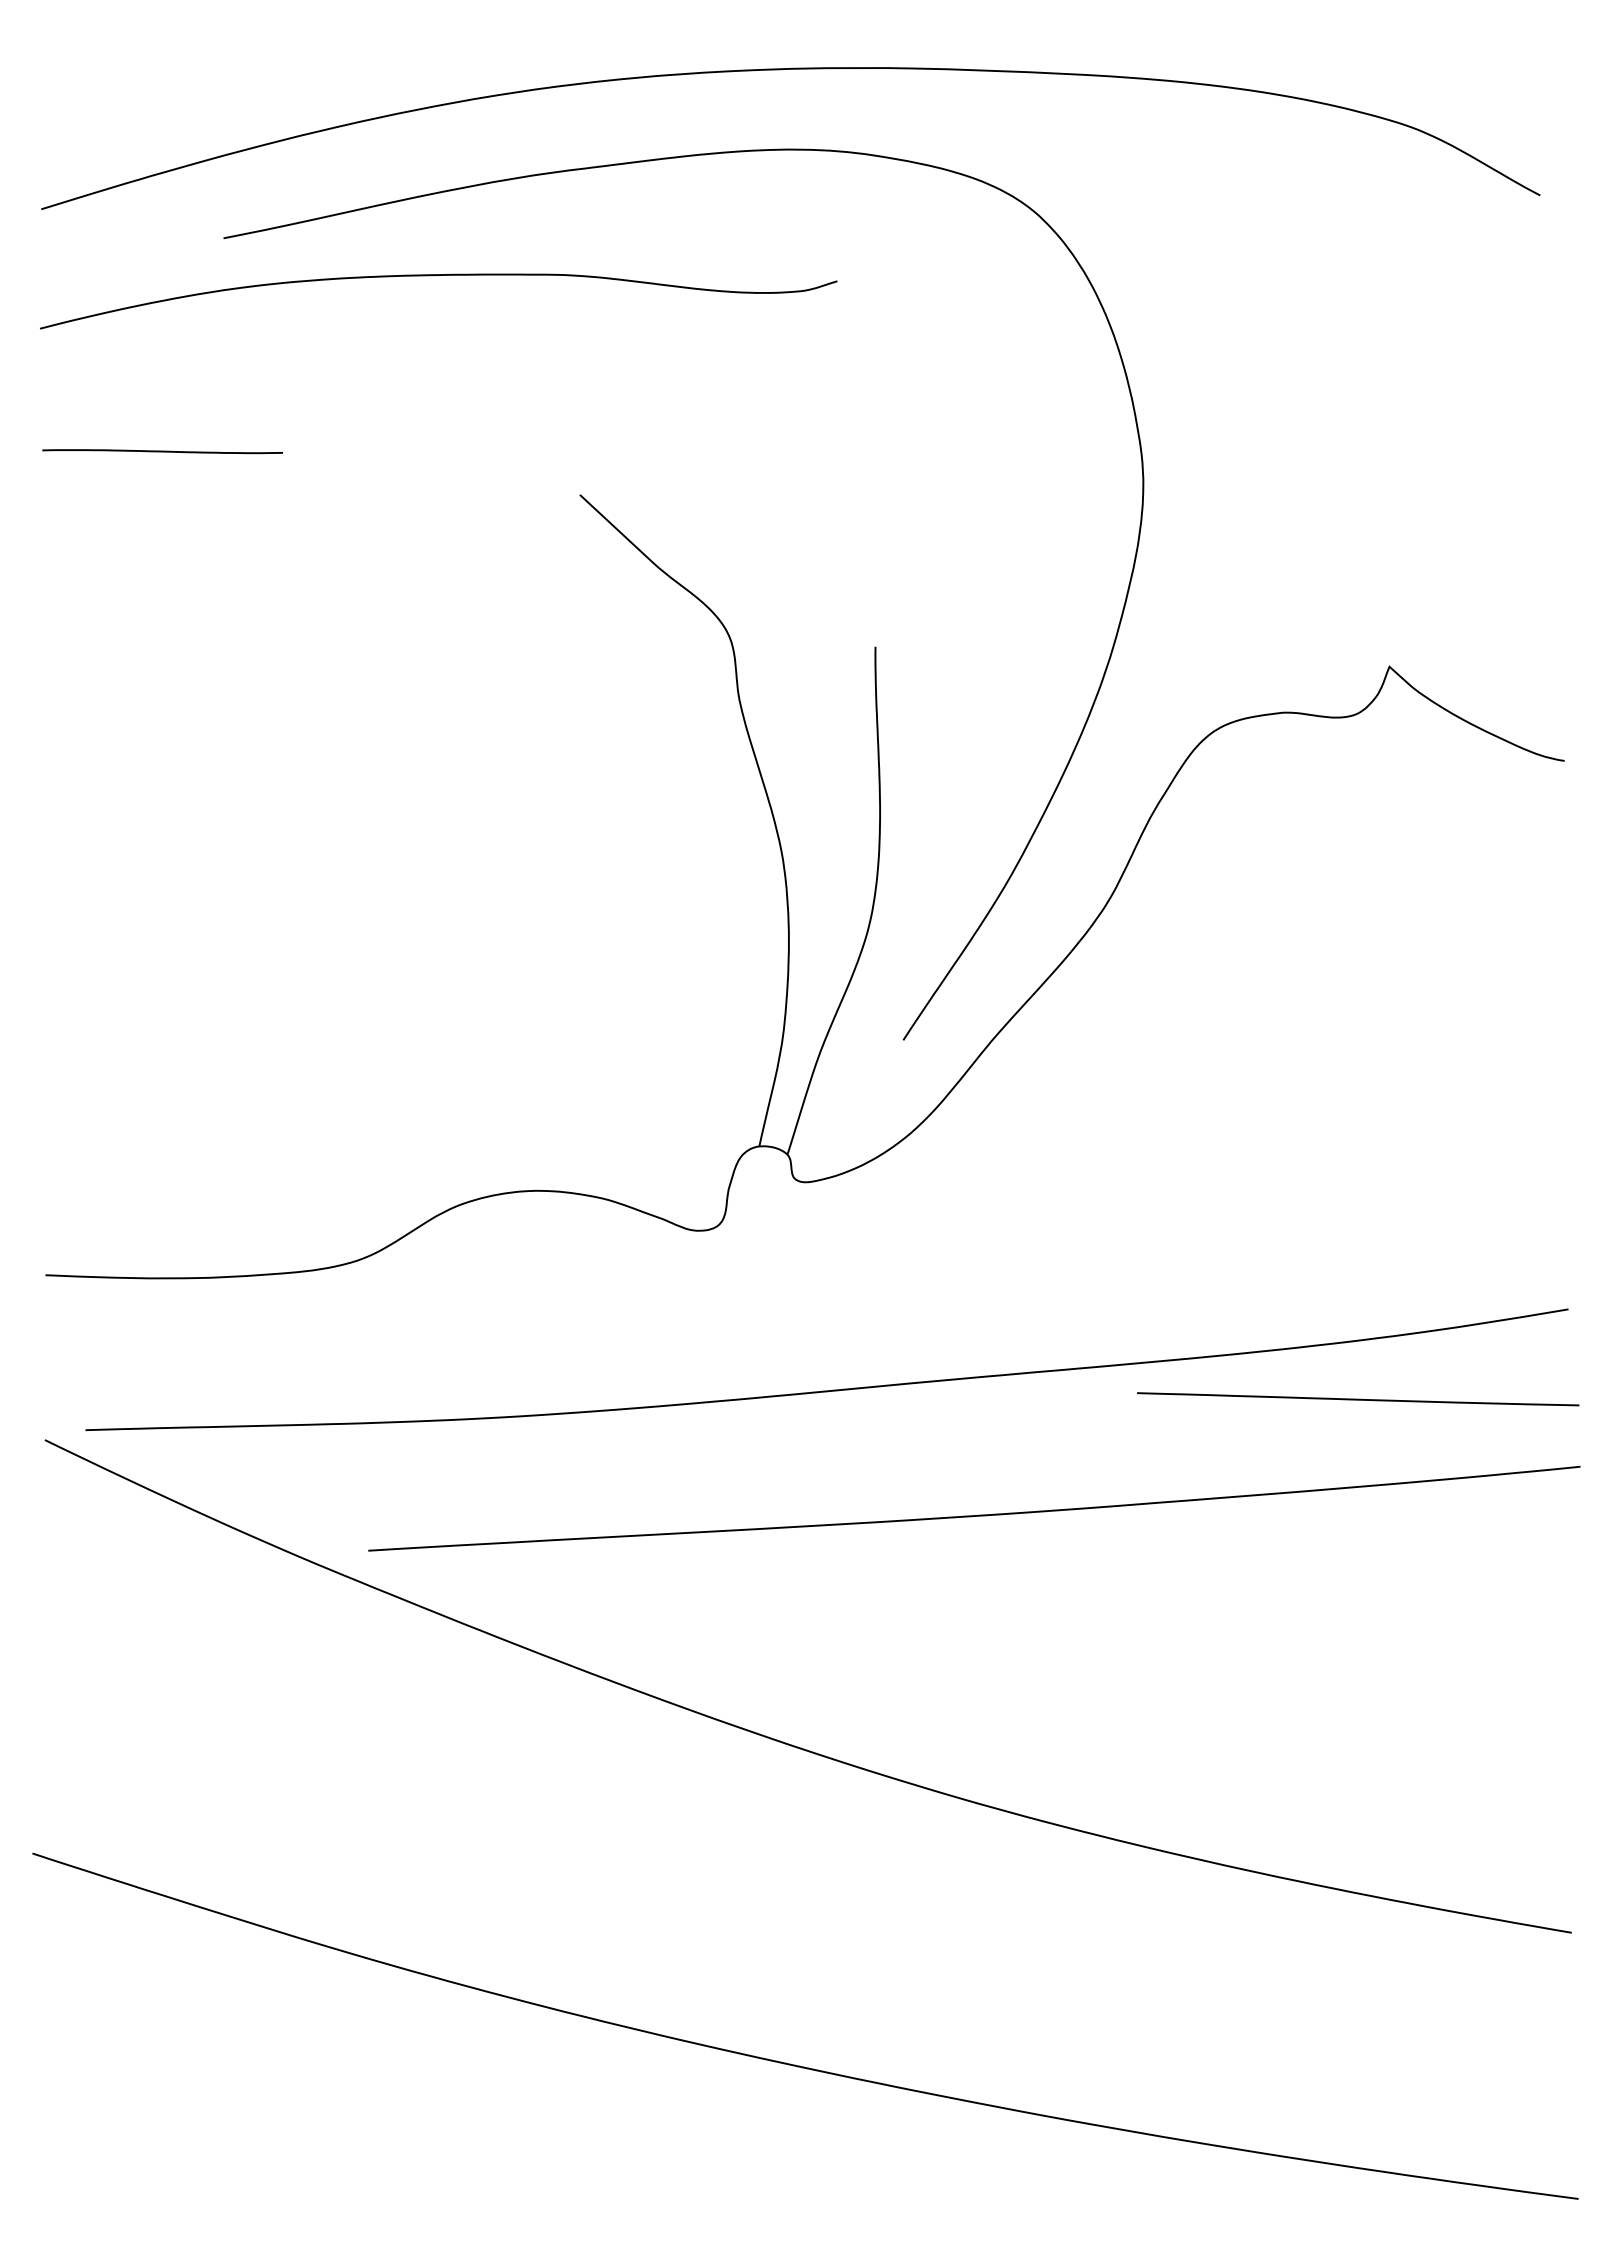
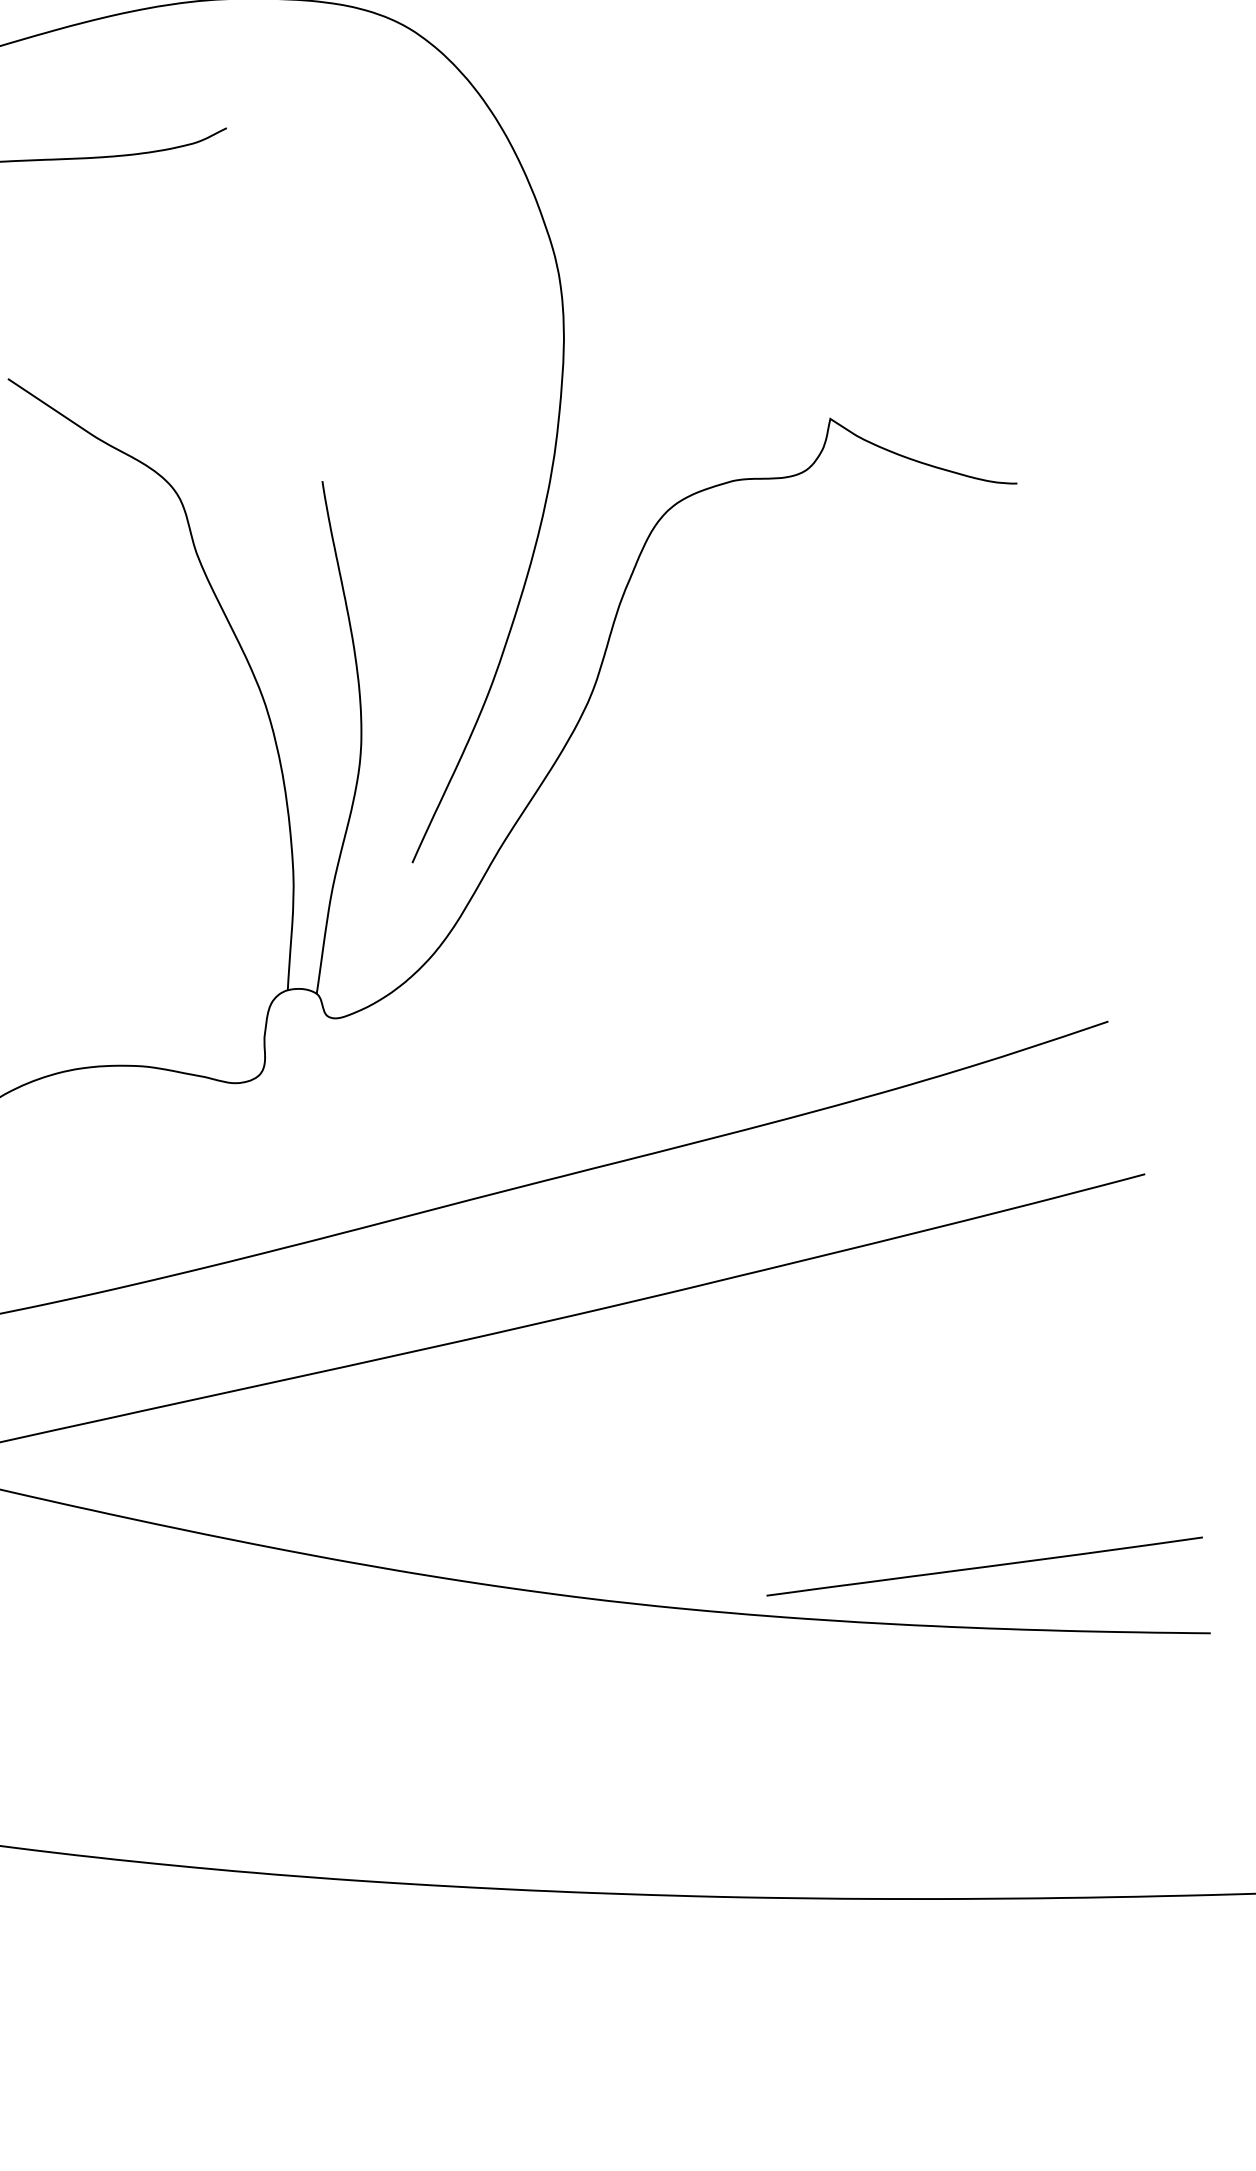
line: (1358, 1399) -> (985, 1566), moved

